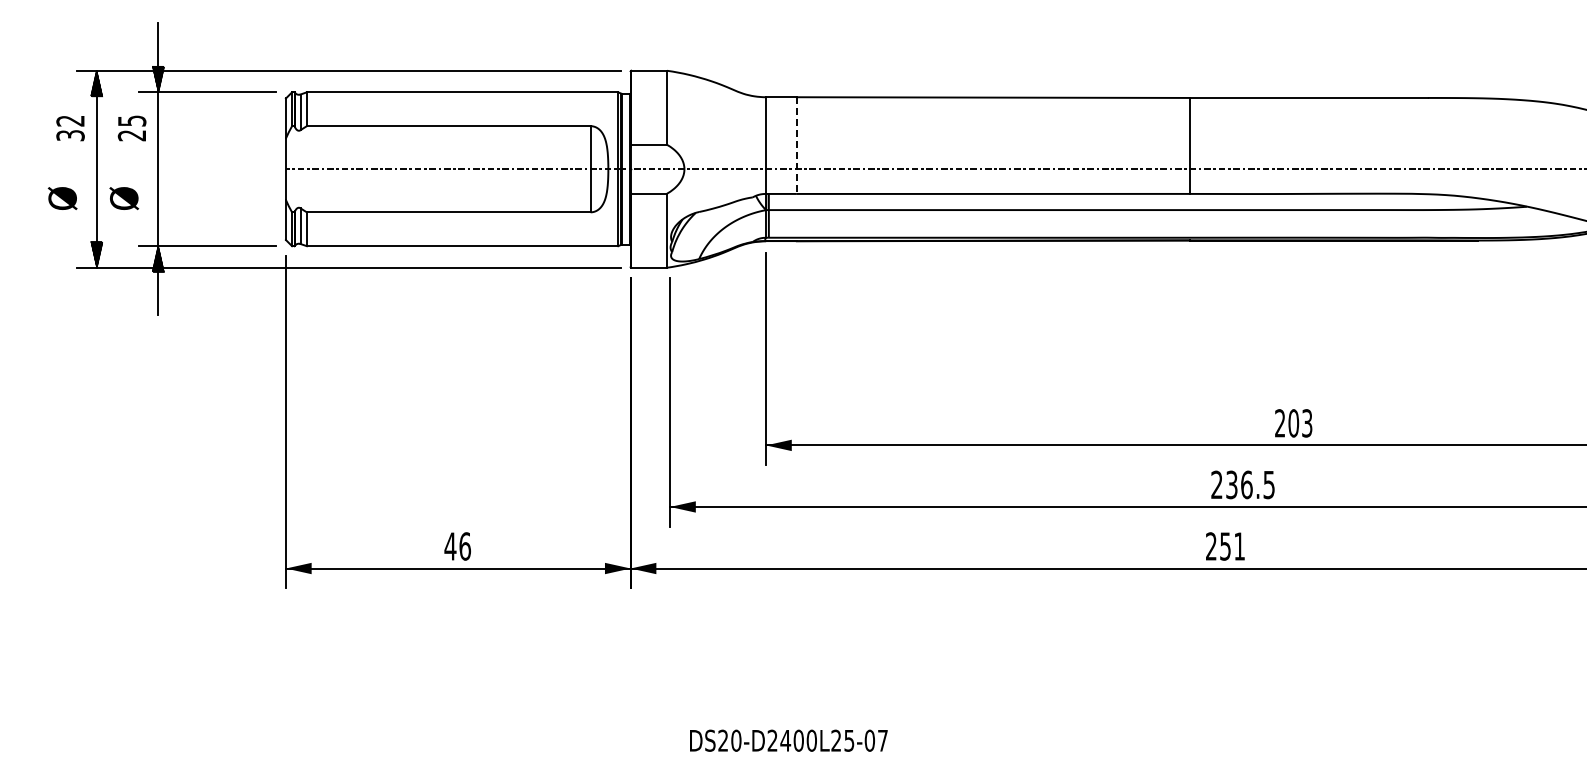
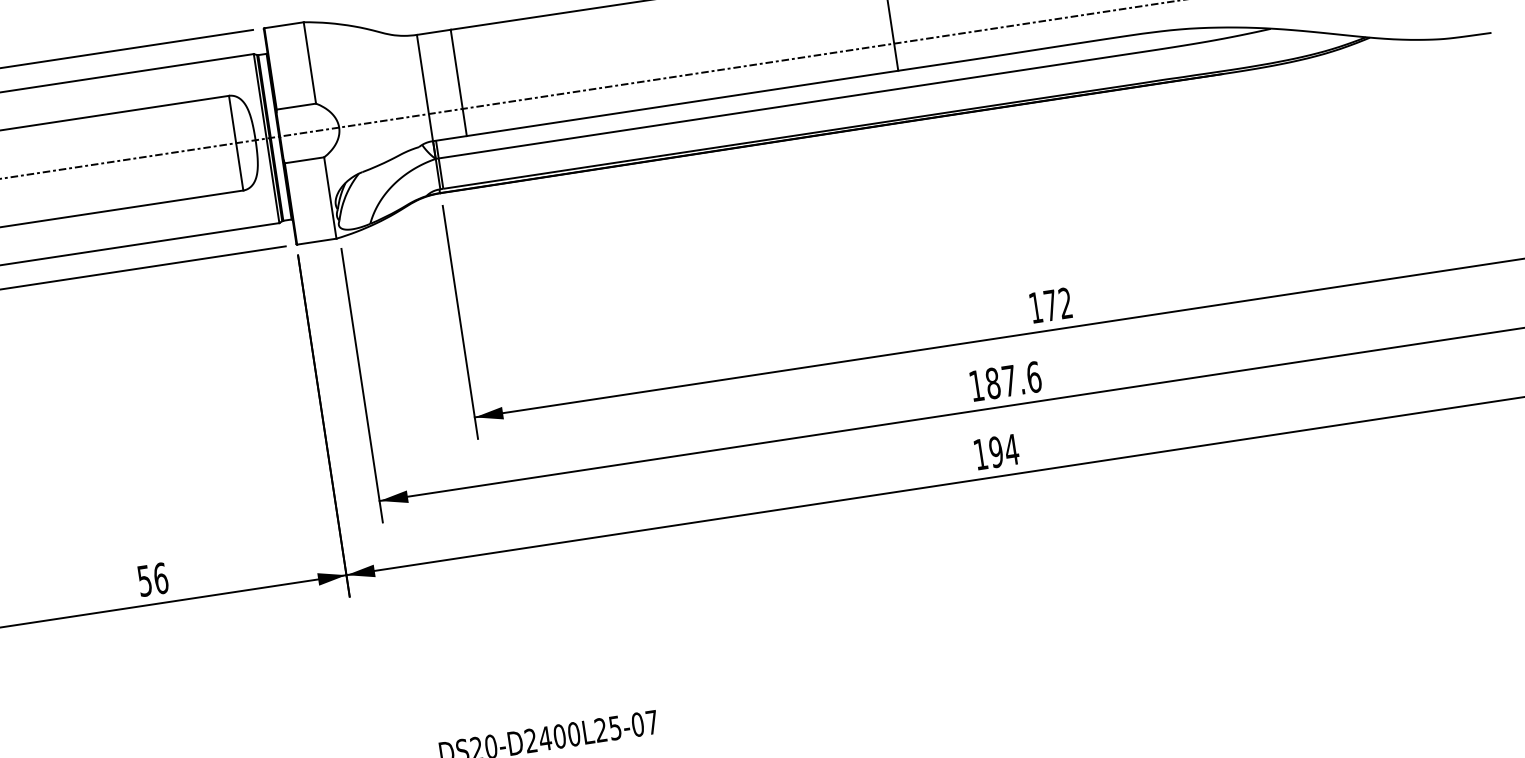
line: (796, 146) -> (458, 83), dashed -> solid
text: (1293, 423) -> (1050, 305), 203 -> 172
text: (1243, 484) -> (1005, 381), 236.5 -> 187.6
text: (450, 546) -> (144, 580), 46 -> 56
text: (1225, 546) -> (996, 452), 251 -> 194

